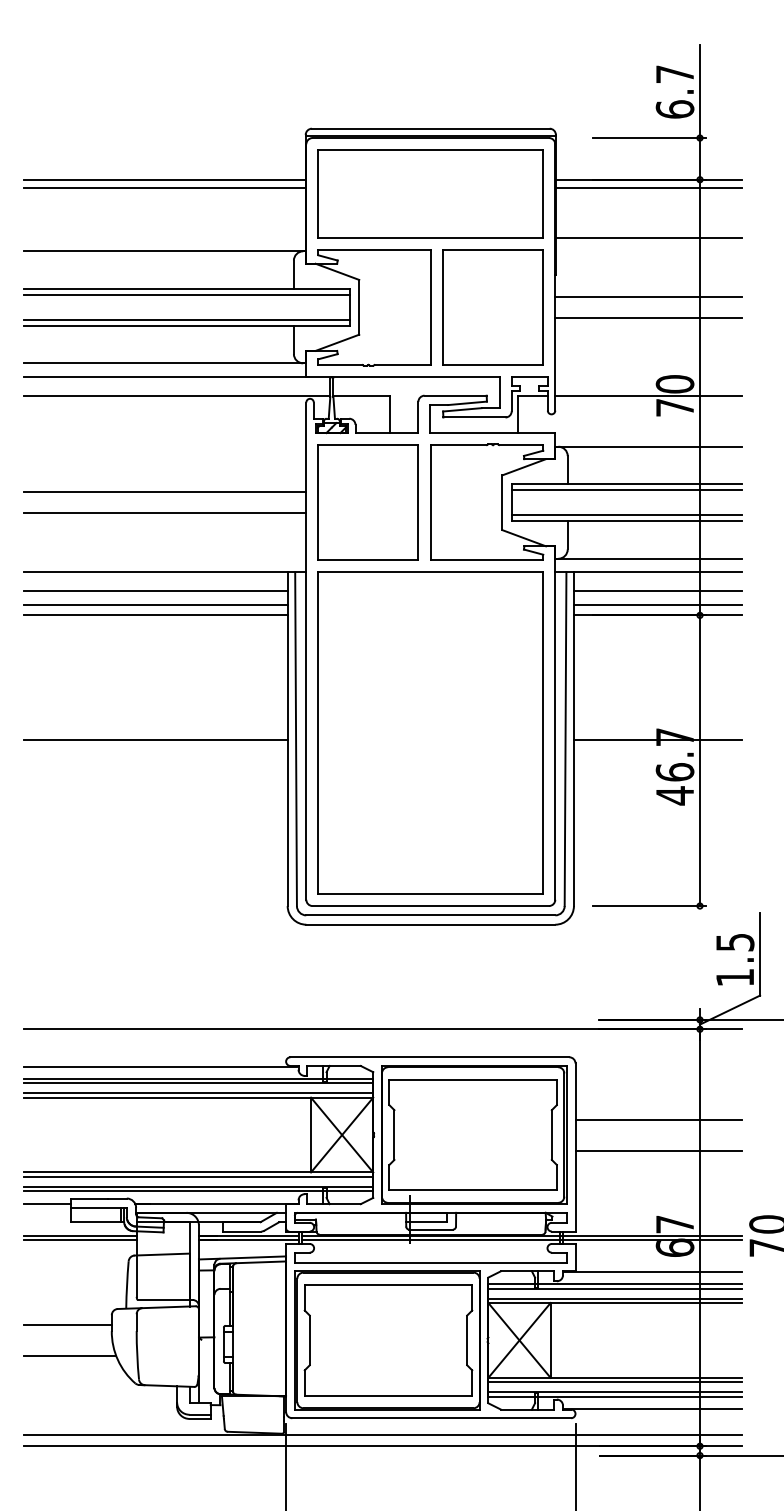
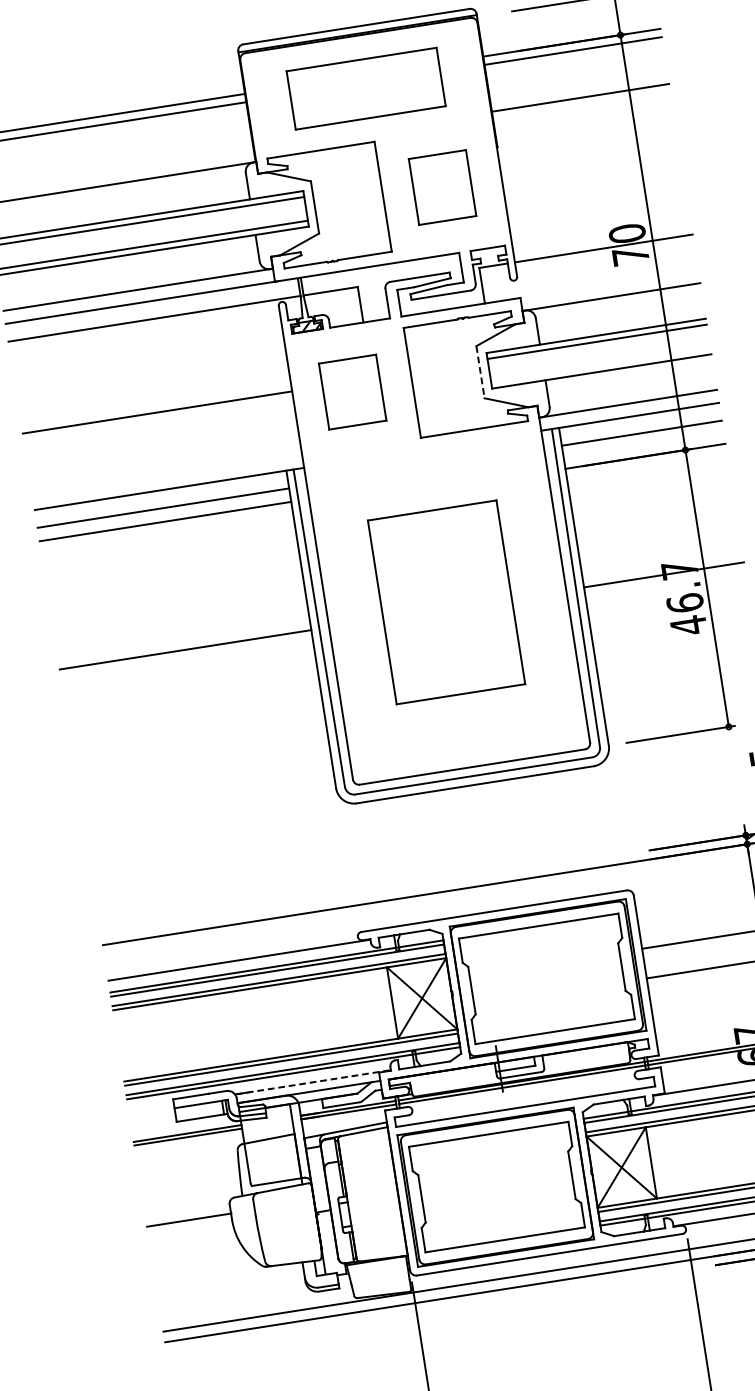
part: (430, 193) -> (365, 88), size x0.7
line: (648, 296) -> (588, 153), removed
part: (492, 307) -> (441, 187), size x0.6
line: (648, 317) -> (592, 173), removed
part: (367, 502) -> (351, 392), size x0.6
line: (502, 503) -> (480, 372), solid -> dashed
line: (164, 513) -> (160, 432), removed
line: (626, 515) -> (600, 365), removed
line: (657, 605) -> (643, 446), removed
line: (155, 615) -> (166, 531), removed
part: (430, 732) -> (446, 601), size x0.6
line: (46, 1203) -> (150, 1107), removed
line: (215, 1203) -> (311, 1082), solid -> dashed
line: (69, 1355) -> (195, 1249), removed

